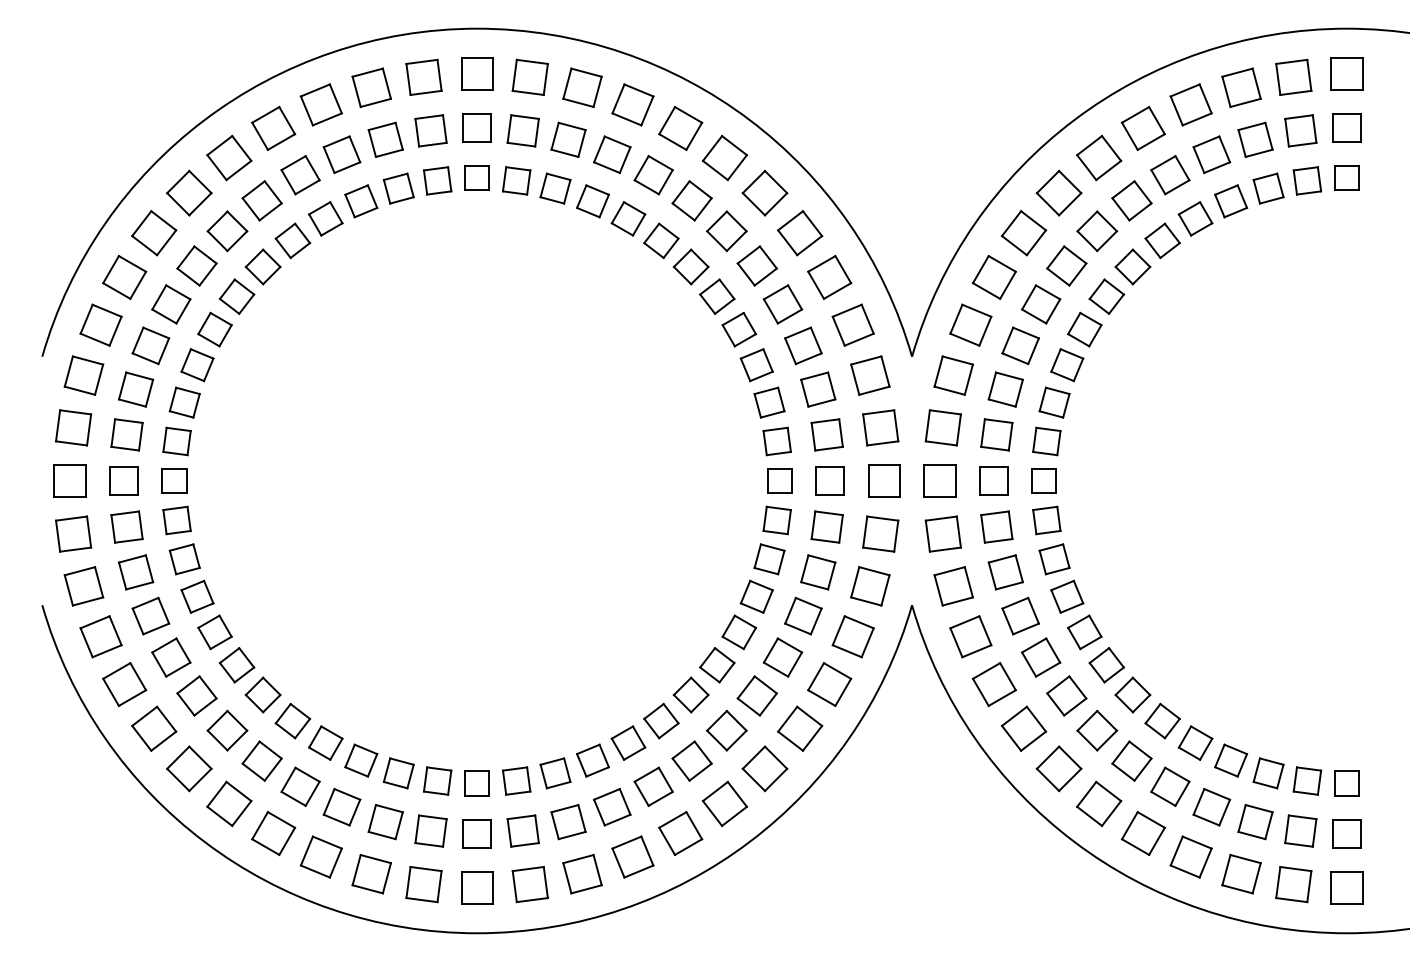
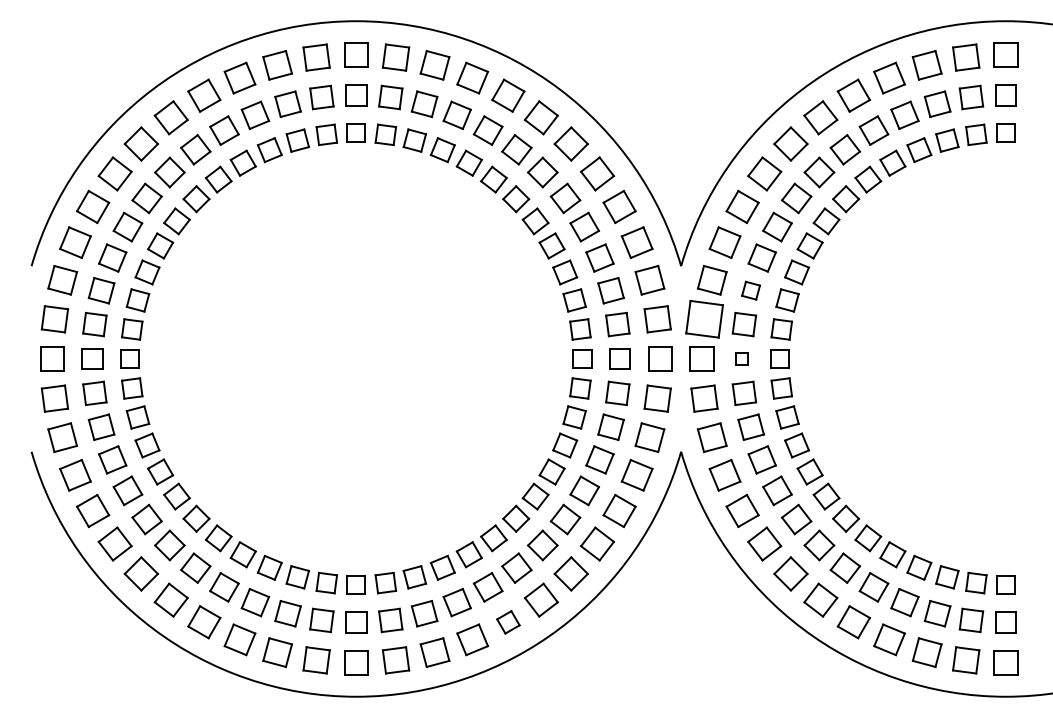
part: (1005, 389) -> (750, 290), size x0.7
part: (942, 427) -> (703, 319), size x1.4
part: (993, 480) -> (741, 358), size x0.6
part: (680, 833) -> (508, 622), size x0.7

